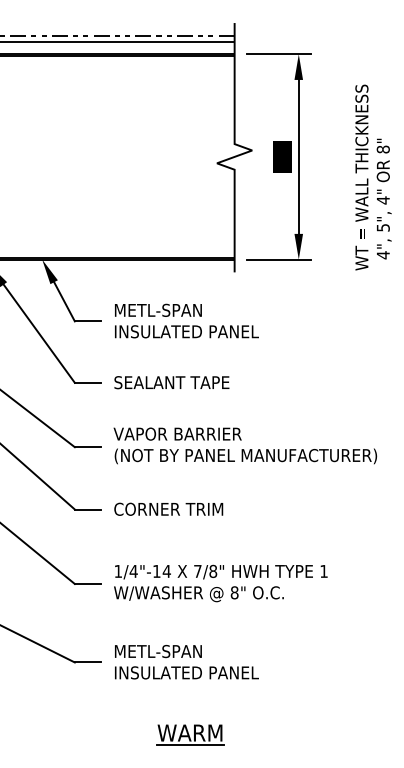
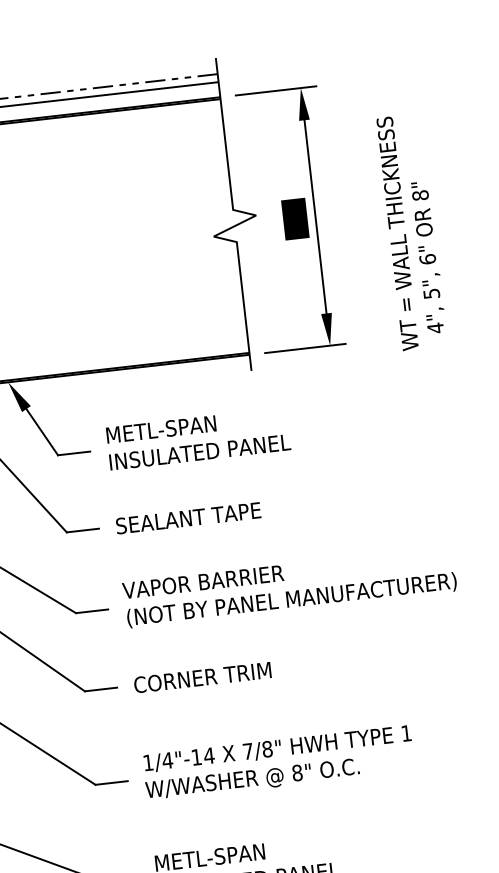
text: (382, 200) -> (426, 259), 4" -> 6"

